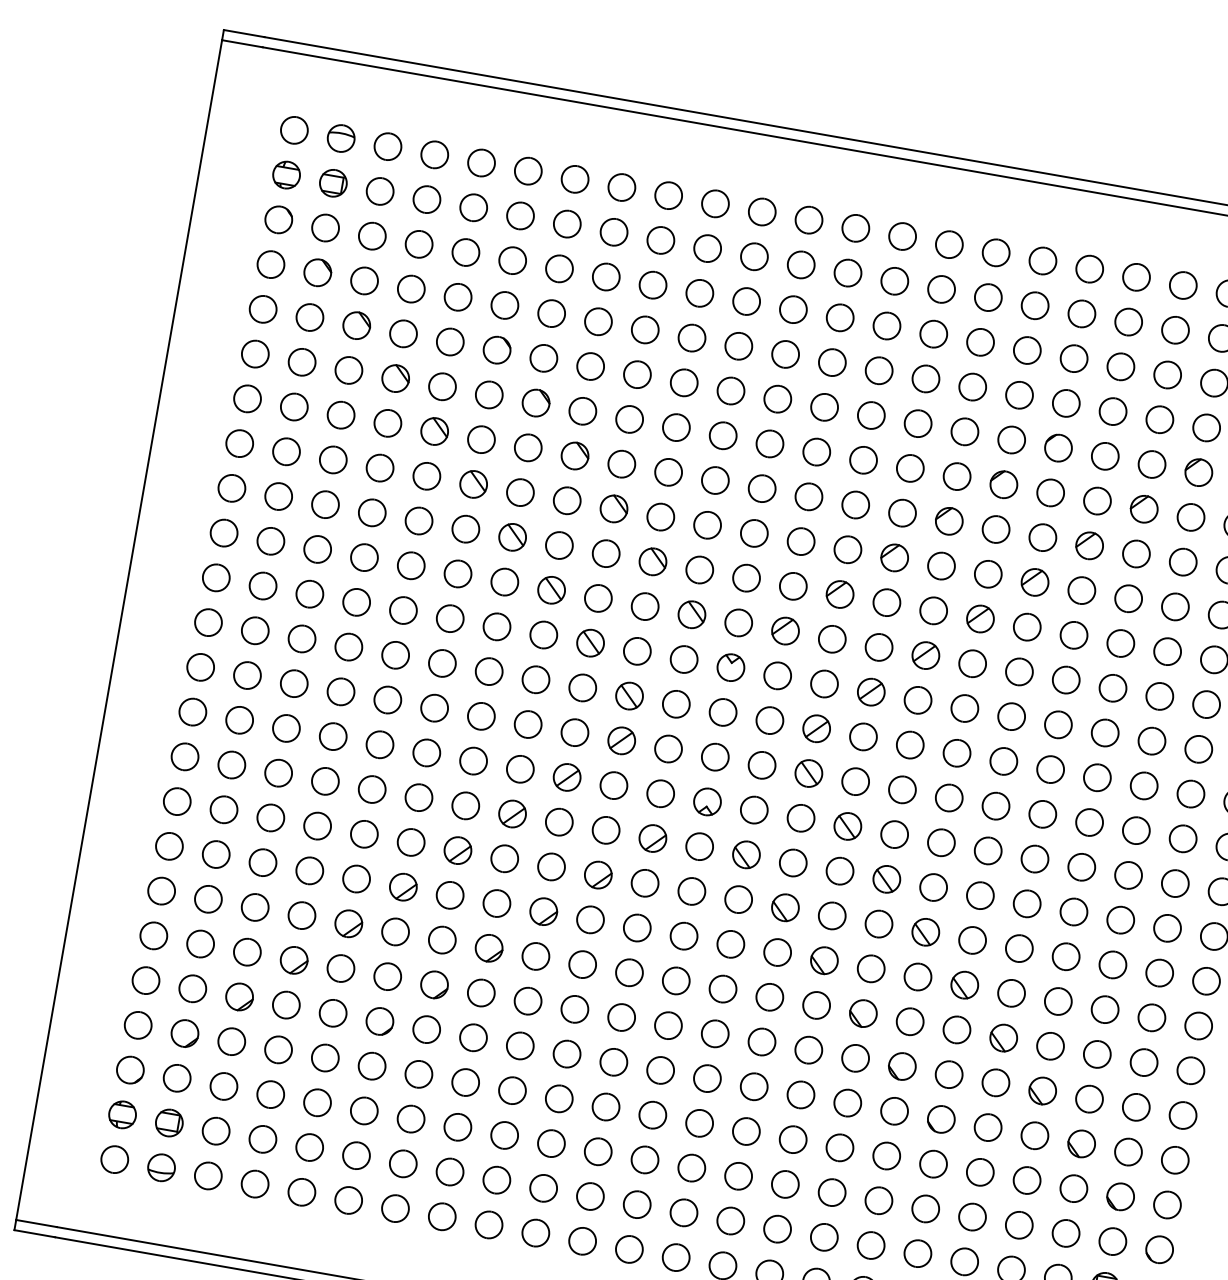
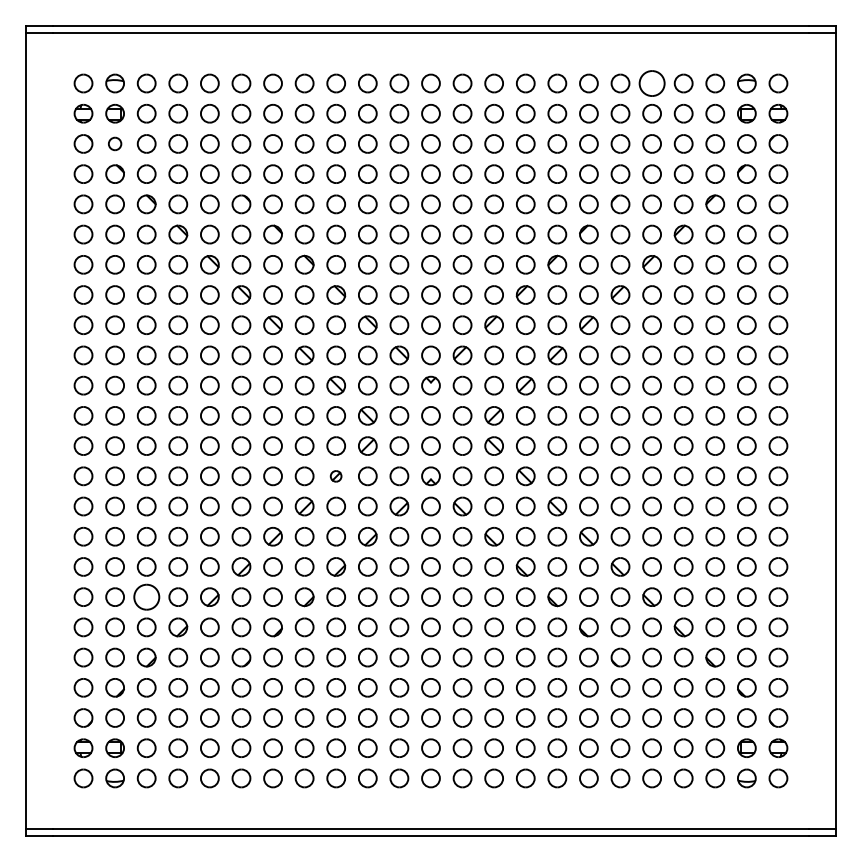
part: (324, 227) -> (114, 143), size x0.7
part: (1135, 277) -> (651, 83), size x1.4
part: (566, 777) -> (335, 476), size x0.6
part: (255, 906) -> (146, 596), size x1.4

